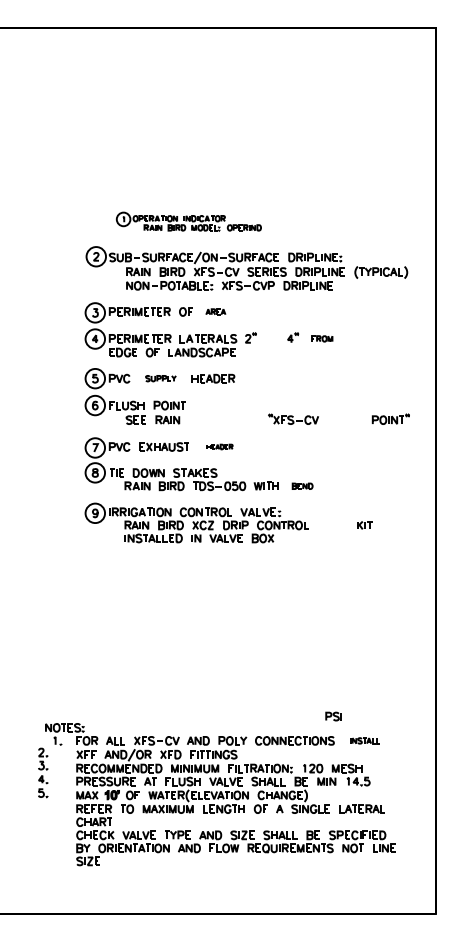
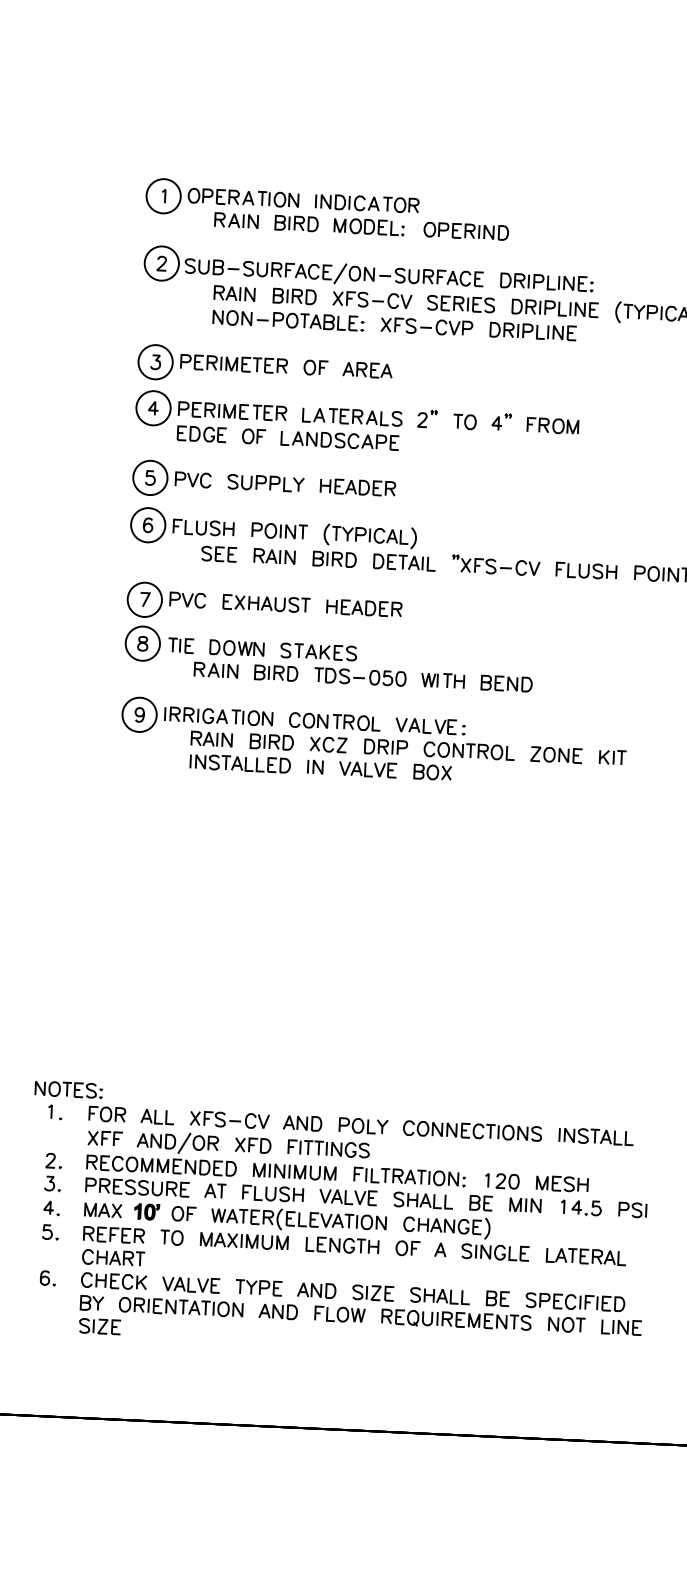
part: (188, 221) -> (326, 208), size x1.43
part: (215, 311) -> (367, 369), size x1.43
part: (272, 338) -> (465, 421), added
part: (322, 338) -> (553, 425), size x1.43
part: (160, 378) -> (265, 482), size x1.43
part: (223, 411) -> (373, 545), added
part: (344, 419) -> (585, 569), added
part: (219, 446) -> (363, 607), size x1.67
part: (302, 486) -> (506, 684), size x1.43
part: (331, 525) -> (554, 755), added
part: (333, 716) -> (632, 1209), moved
part: (364, 740) -> (595, 1135), size x1.43
part: (43, 772) -> (52, 1195), moved
part: (57, 835) -> (47, 1278), added

